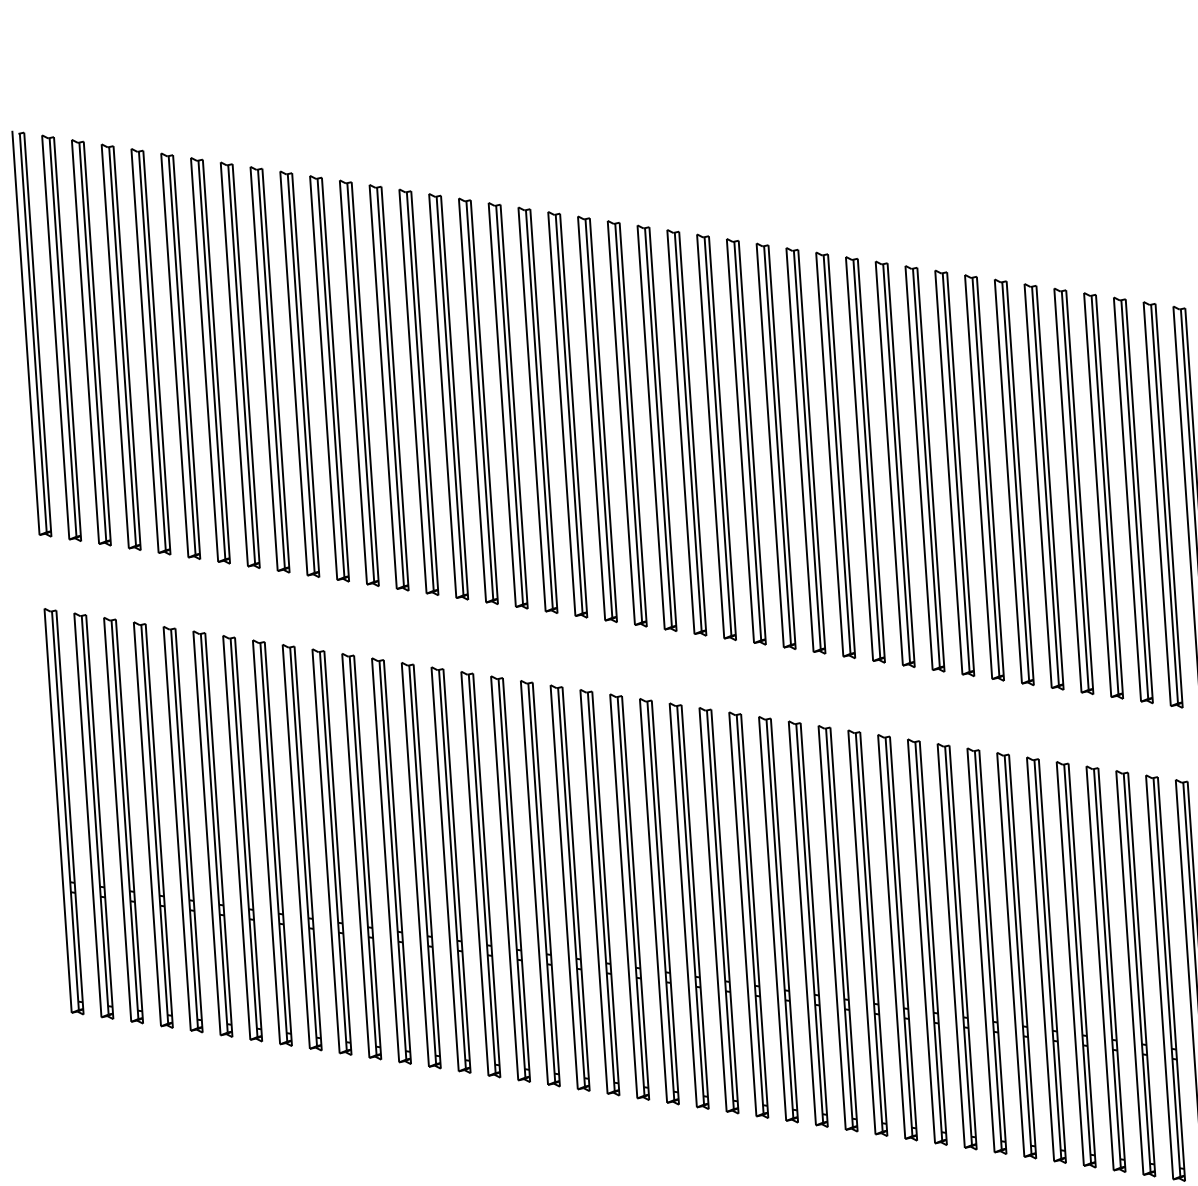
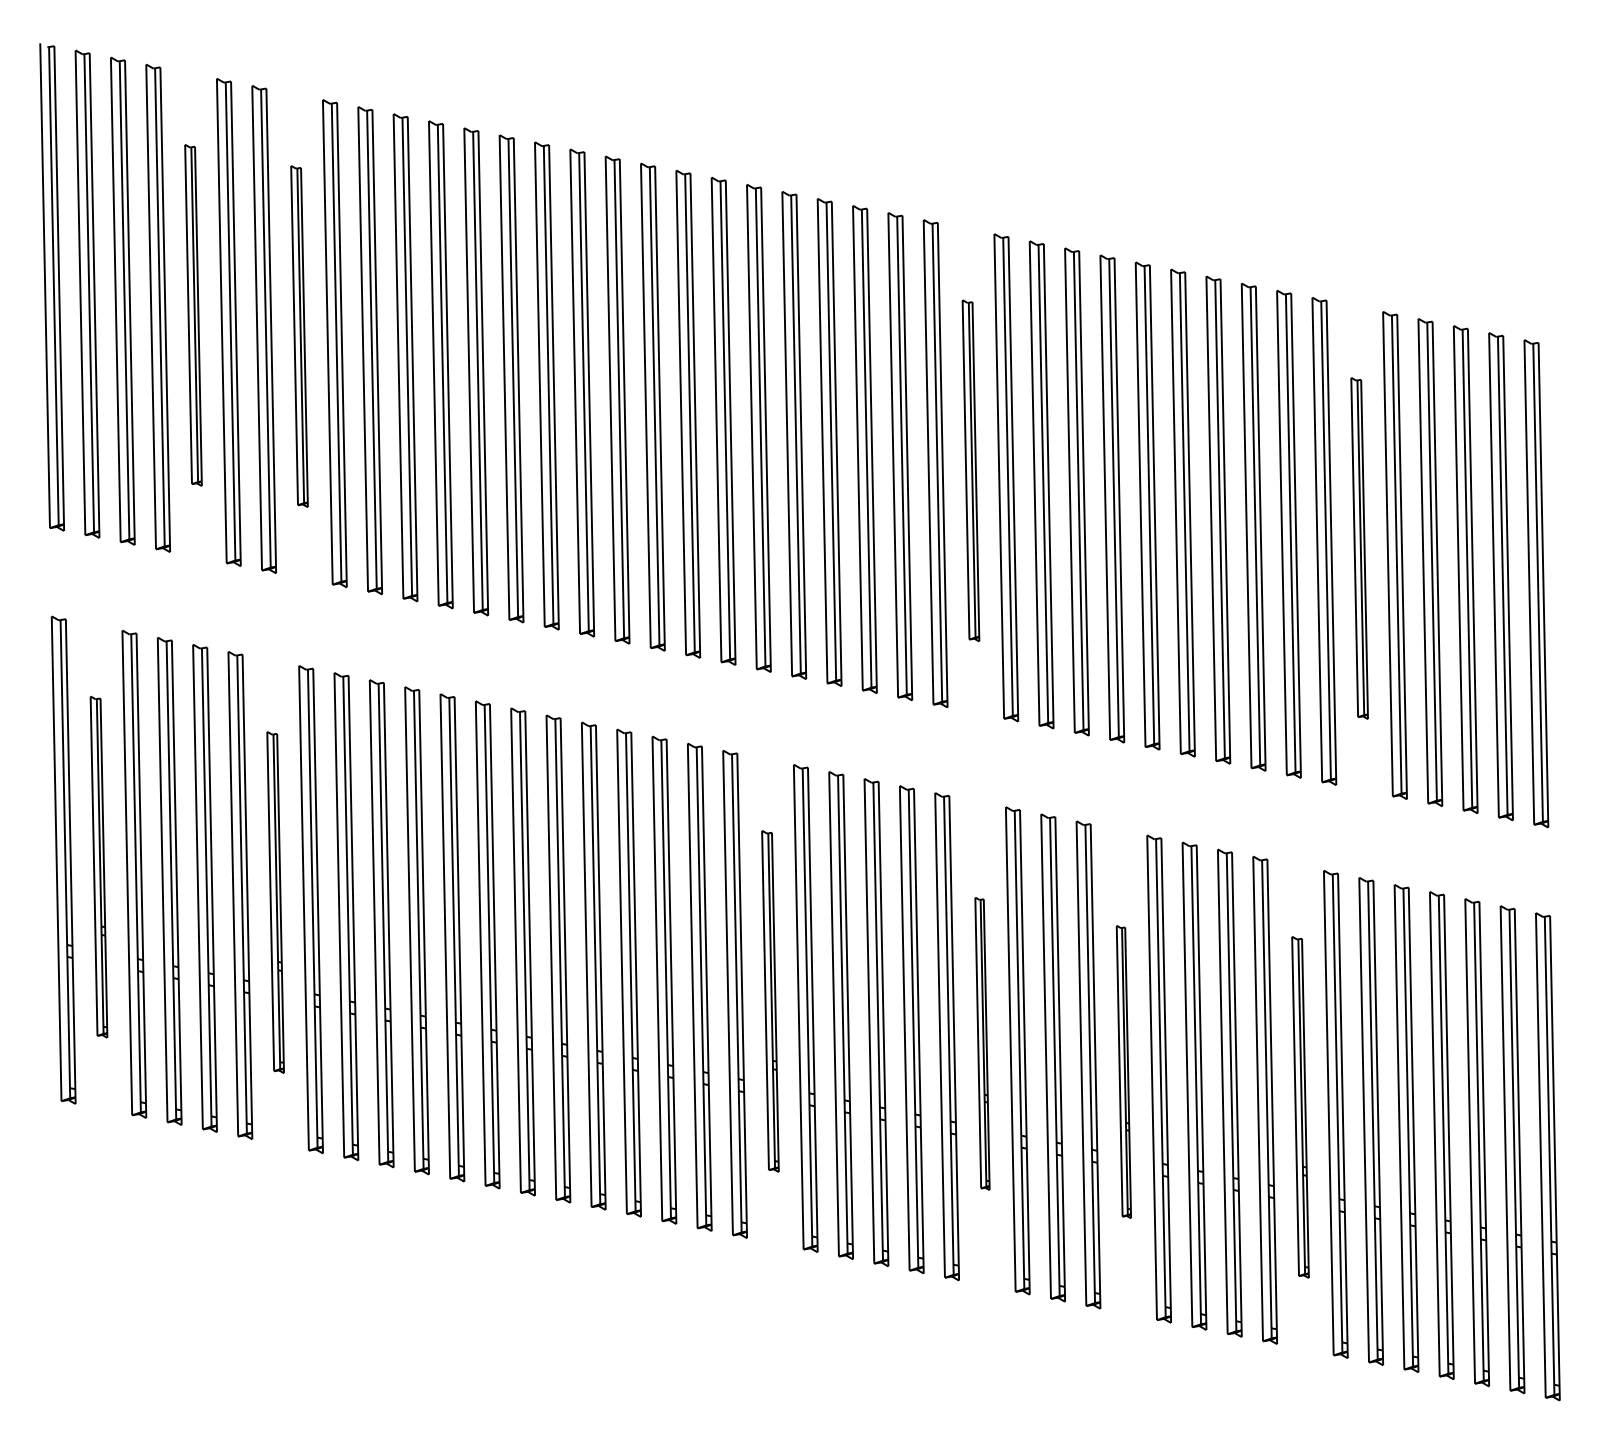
part: (150, 351) -> (193, 315), size x0.7
part: (240, 365) -> (299, 336), size x0.7
part: (805, 450) -> (970, 470), size x0.7
part: (1133, 500) -> (1359, 548), size x0.7
part: (93, 815) -> (98, 866), size x0.7
part: (242, 838) -> (275, 902), size x0.7
part: (659, 901) -> (770, 1001), size x0.7
part: (838, 928) -> (982, 1043), size x0.6
part: (956, 946) -> (1123, 1071), size x0.6
part: (1105, 969) -> (1300, 1107), size x0.7

